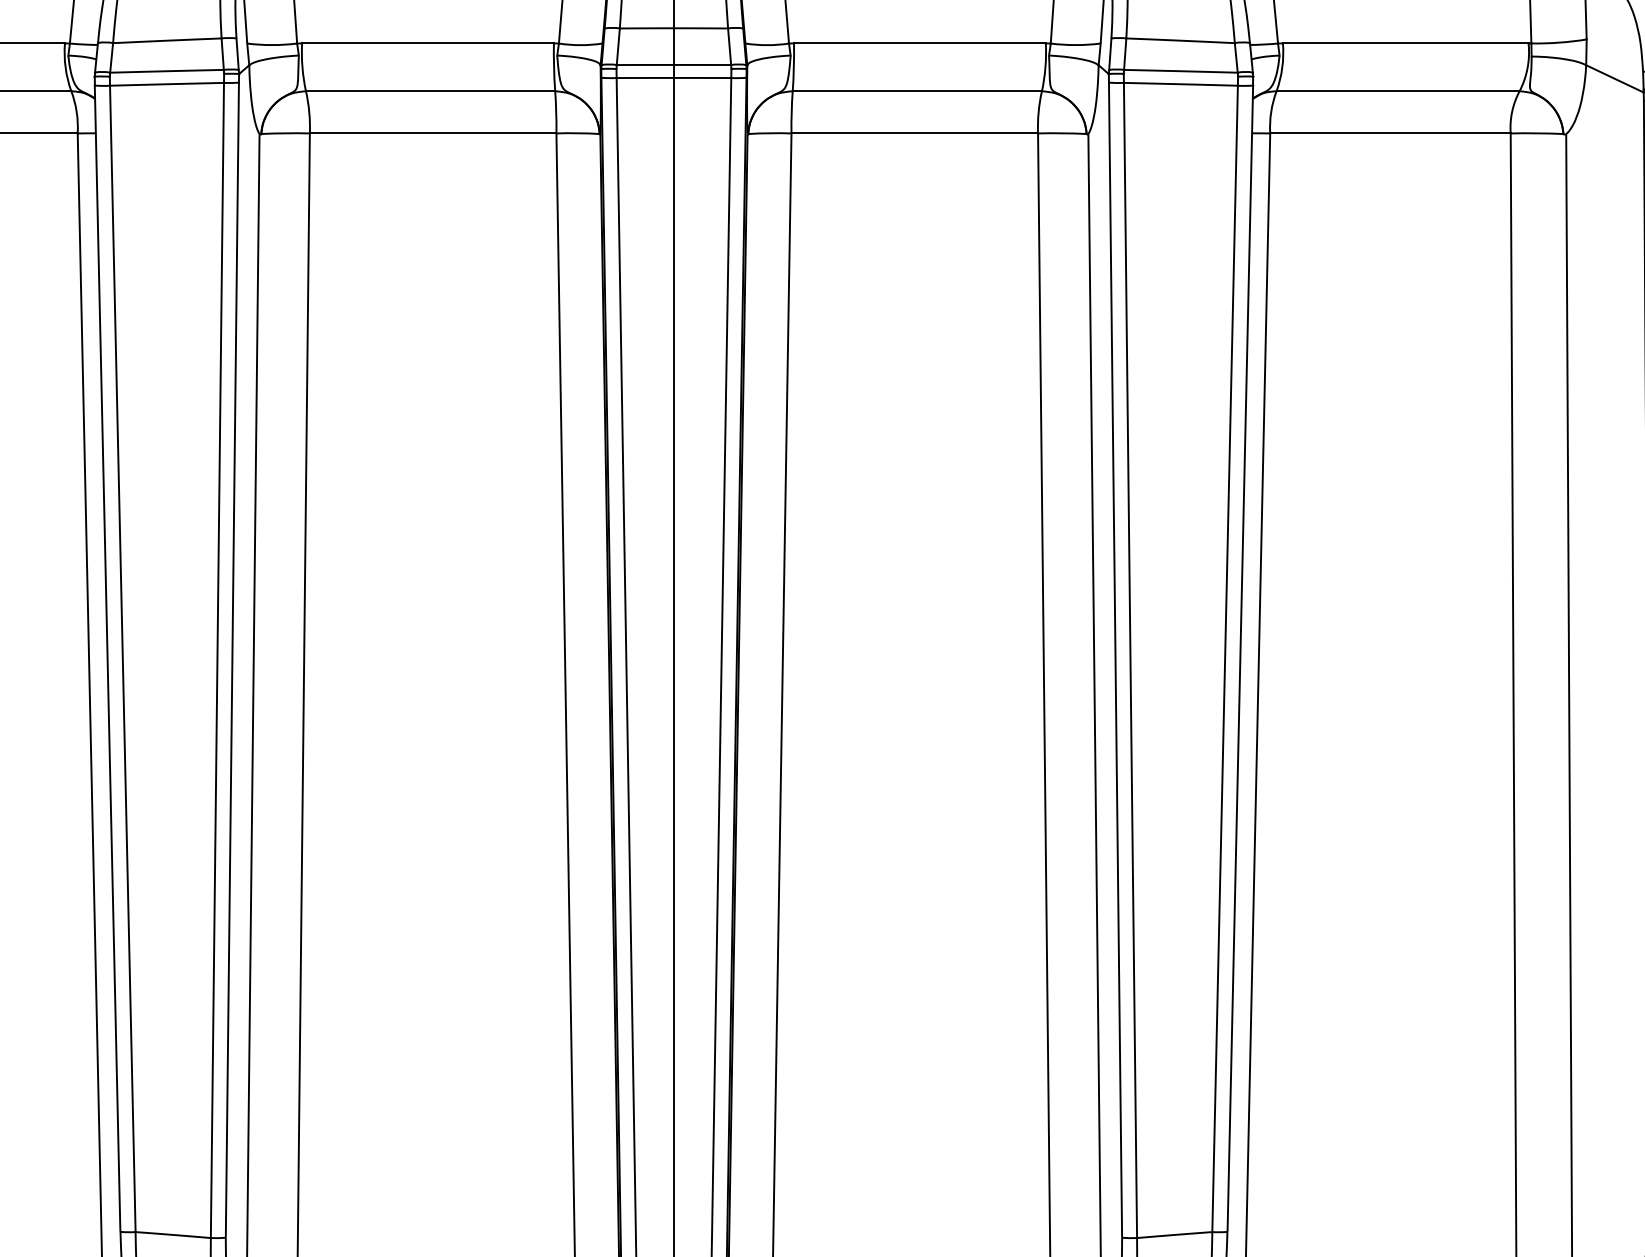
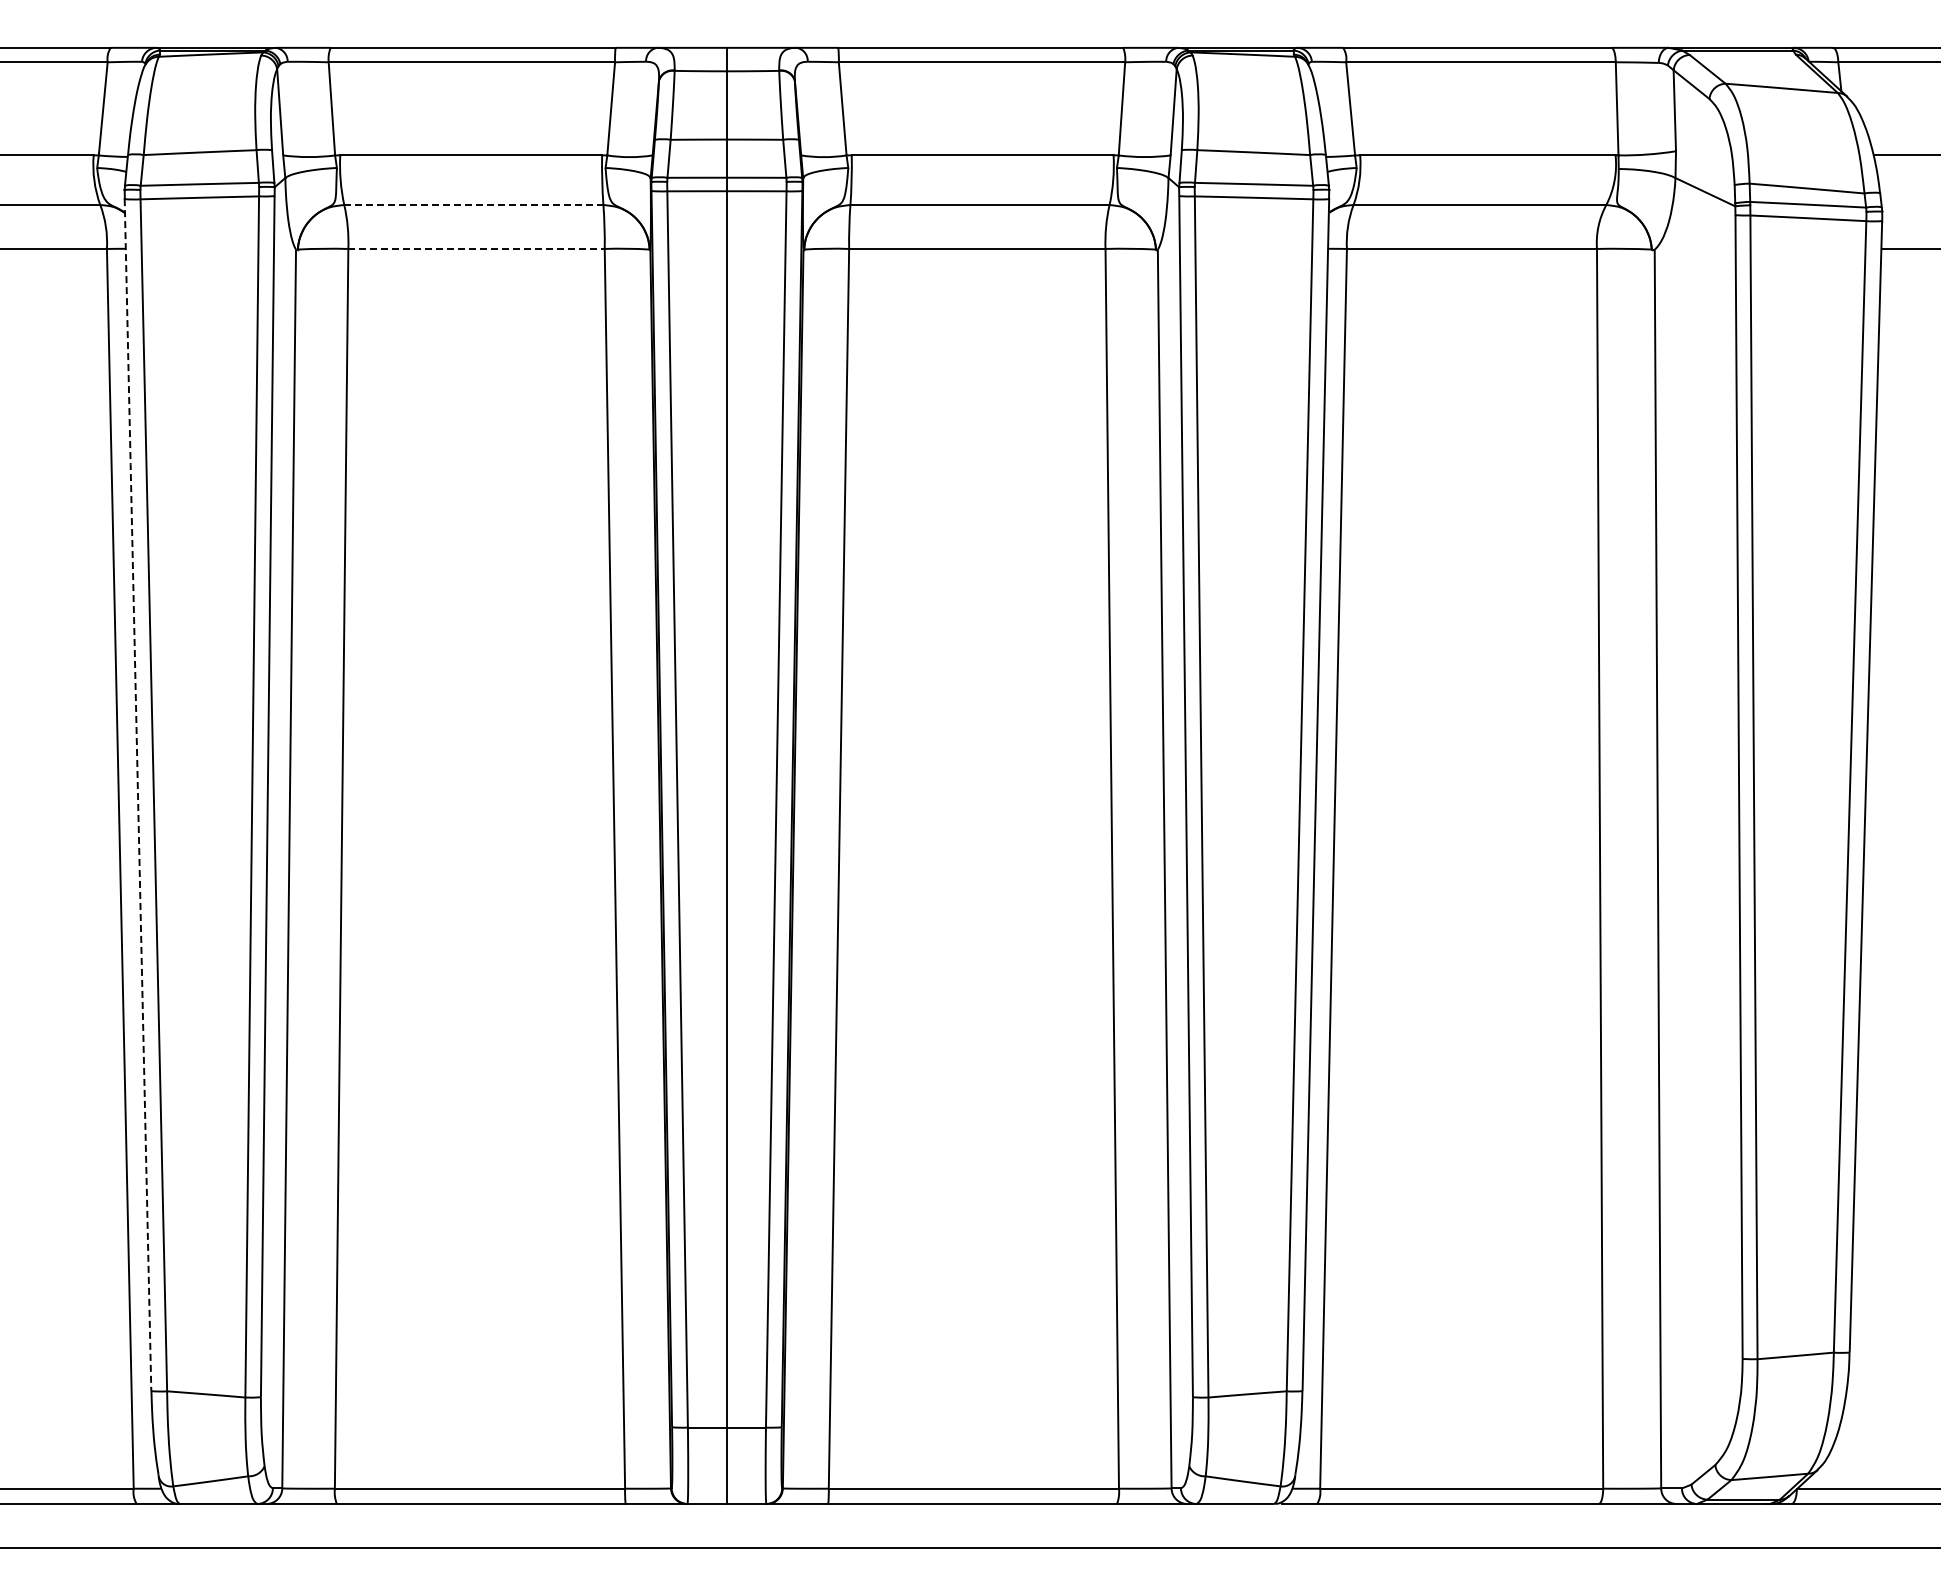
line: (430, 91) -> (473, 205), solid -> dashed
line: (434, 133) -> (477, 248), solid -> dashed
line: (108, 658) -> (138, 794), solid -> dashed

